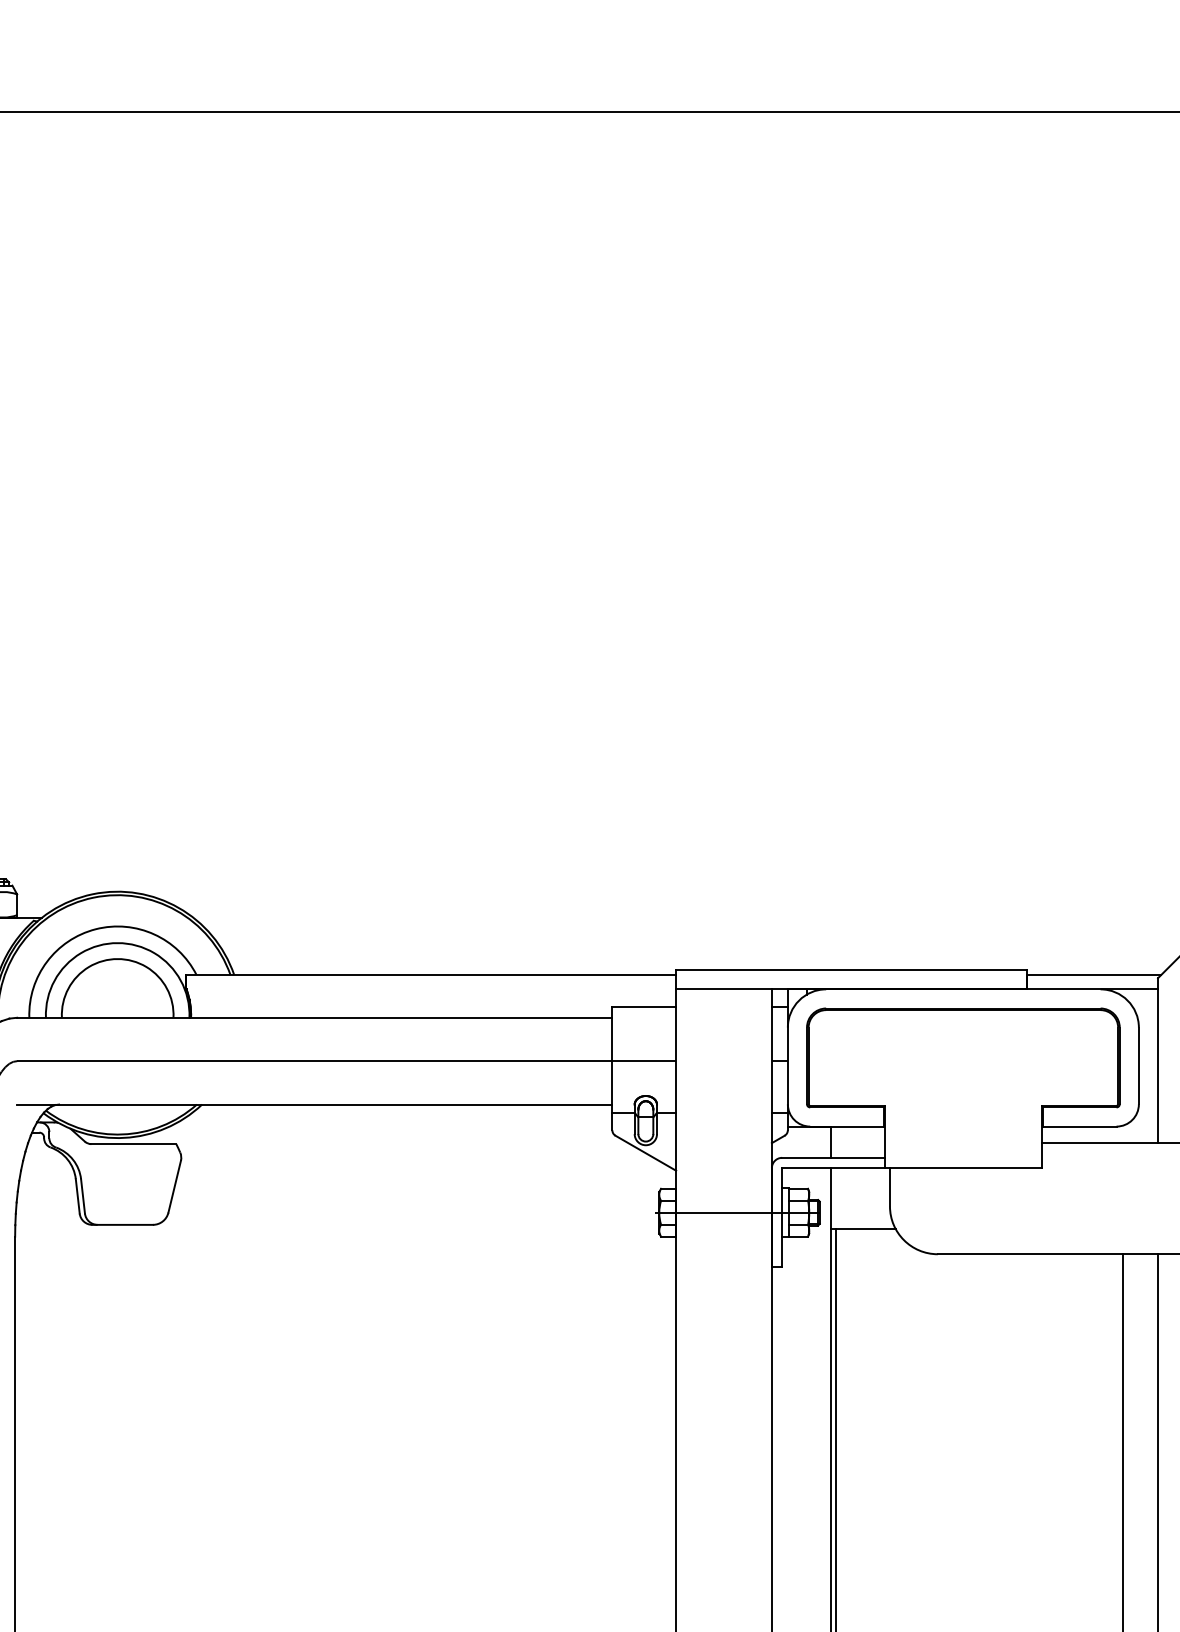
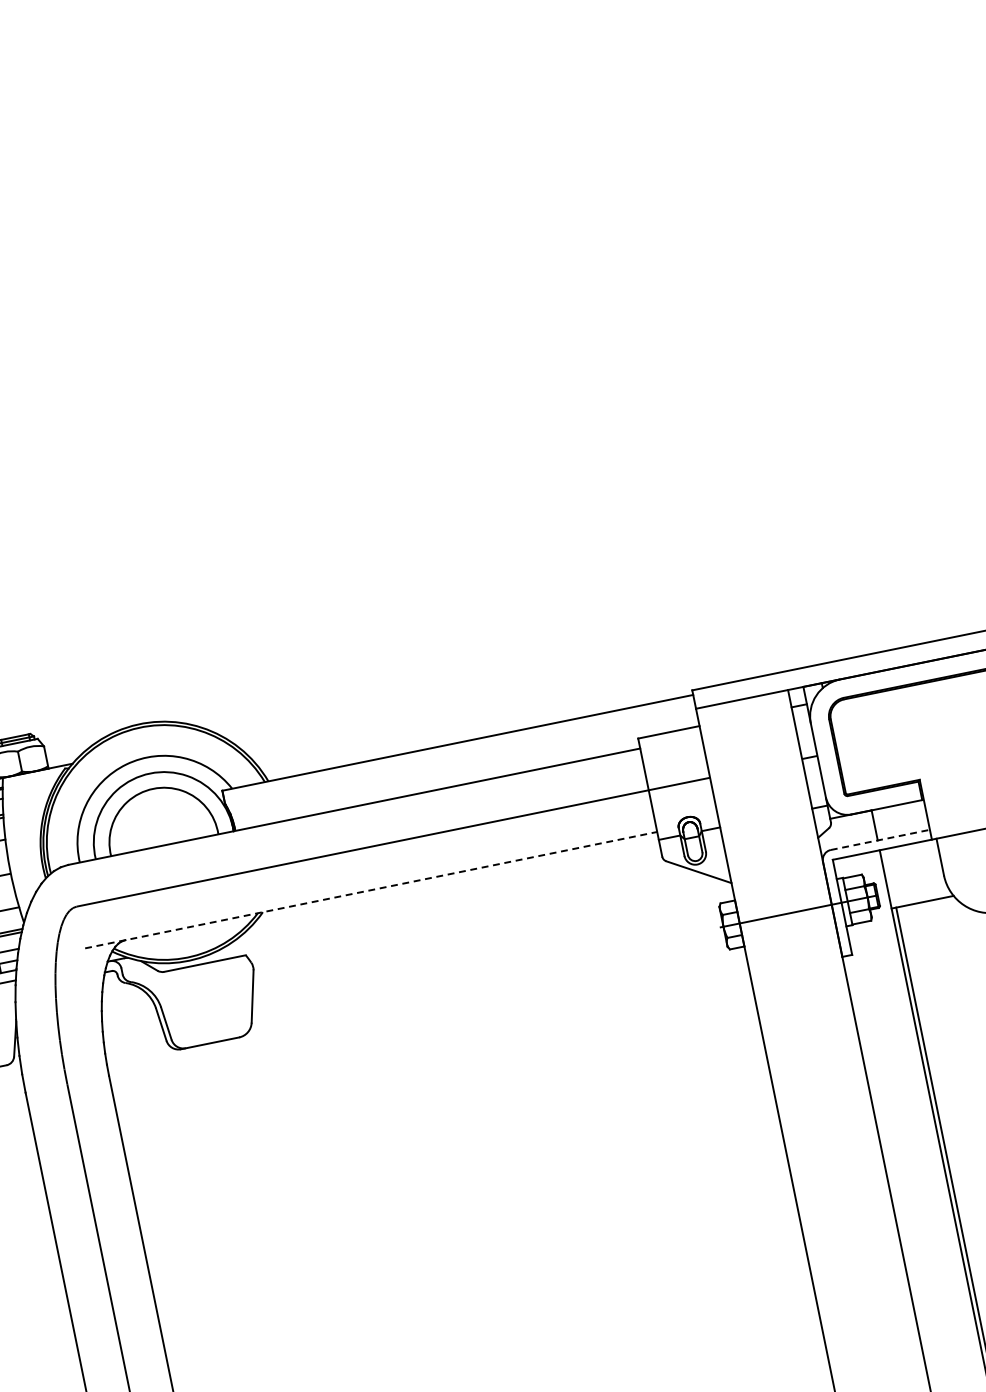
line: (314, 1104) -> (370, 890), solid -> dashed
line: (833, 1157) -> (880, 839), solid -> dashed

